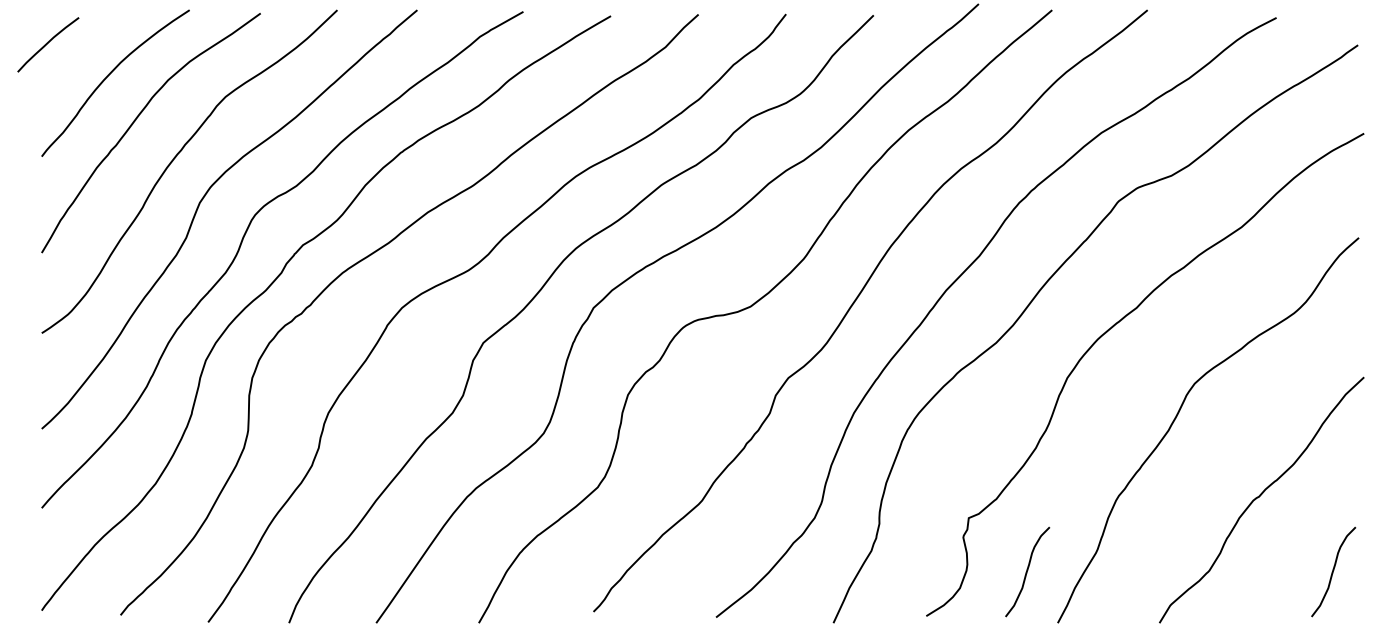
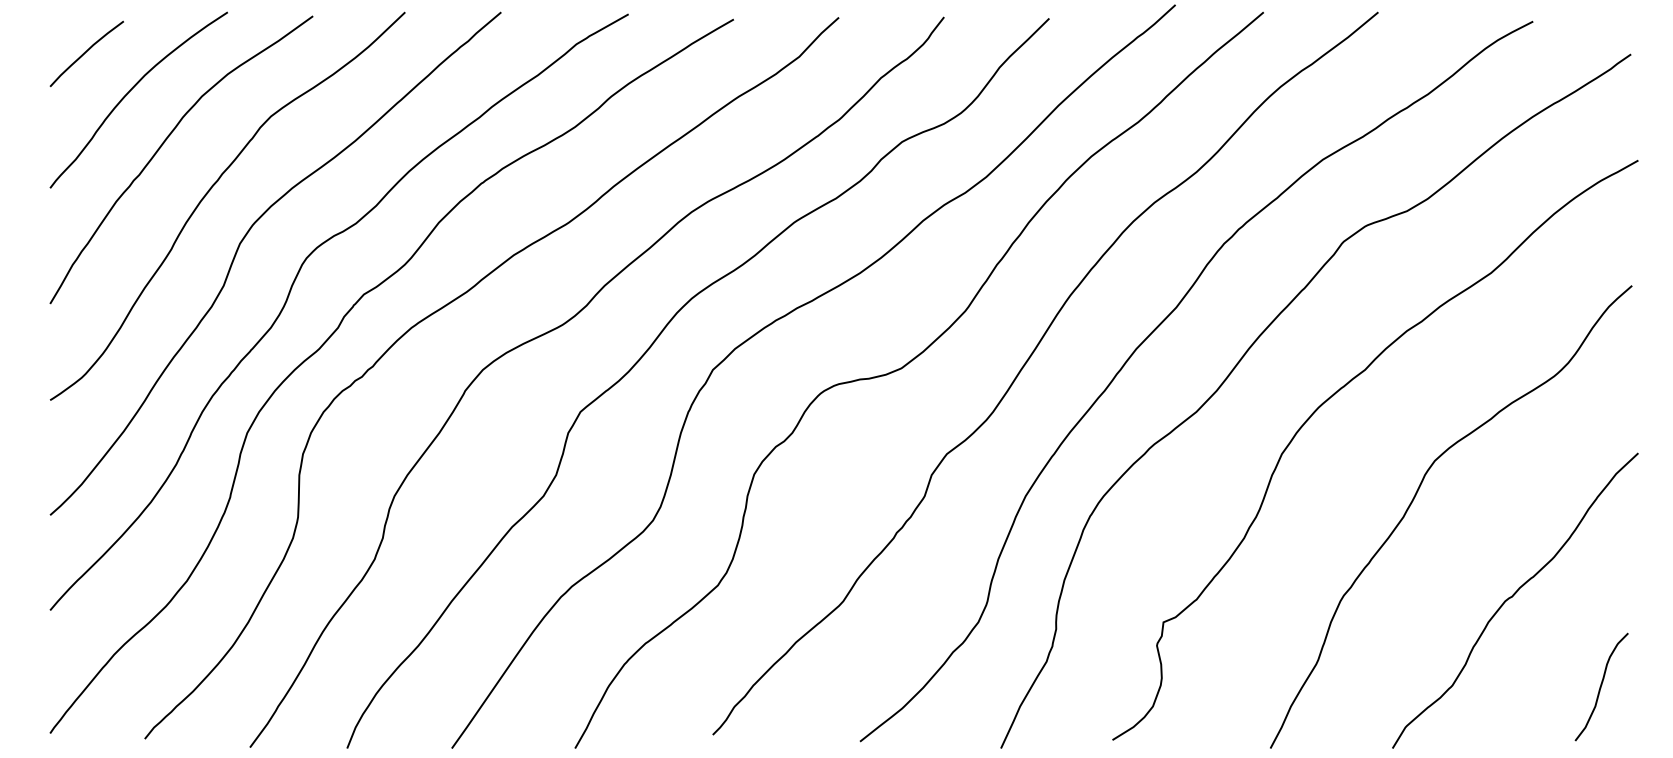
curve: (48, 43) -> (87, 52), moved
curve: (1027, 571) -> (1234, 686), removed

